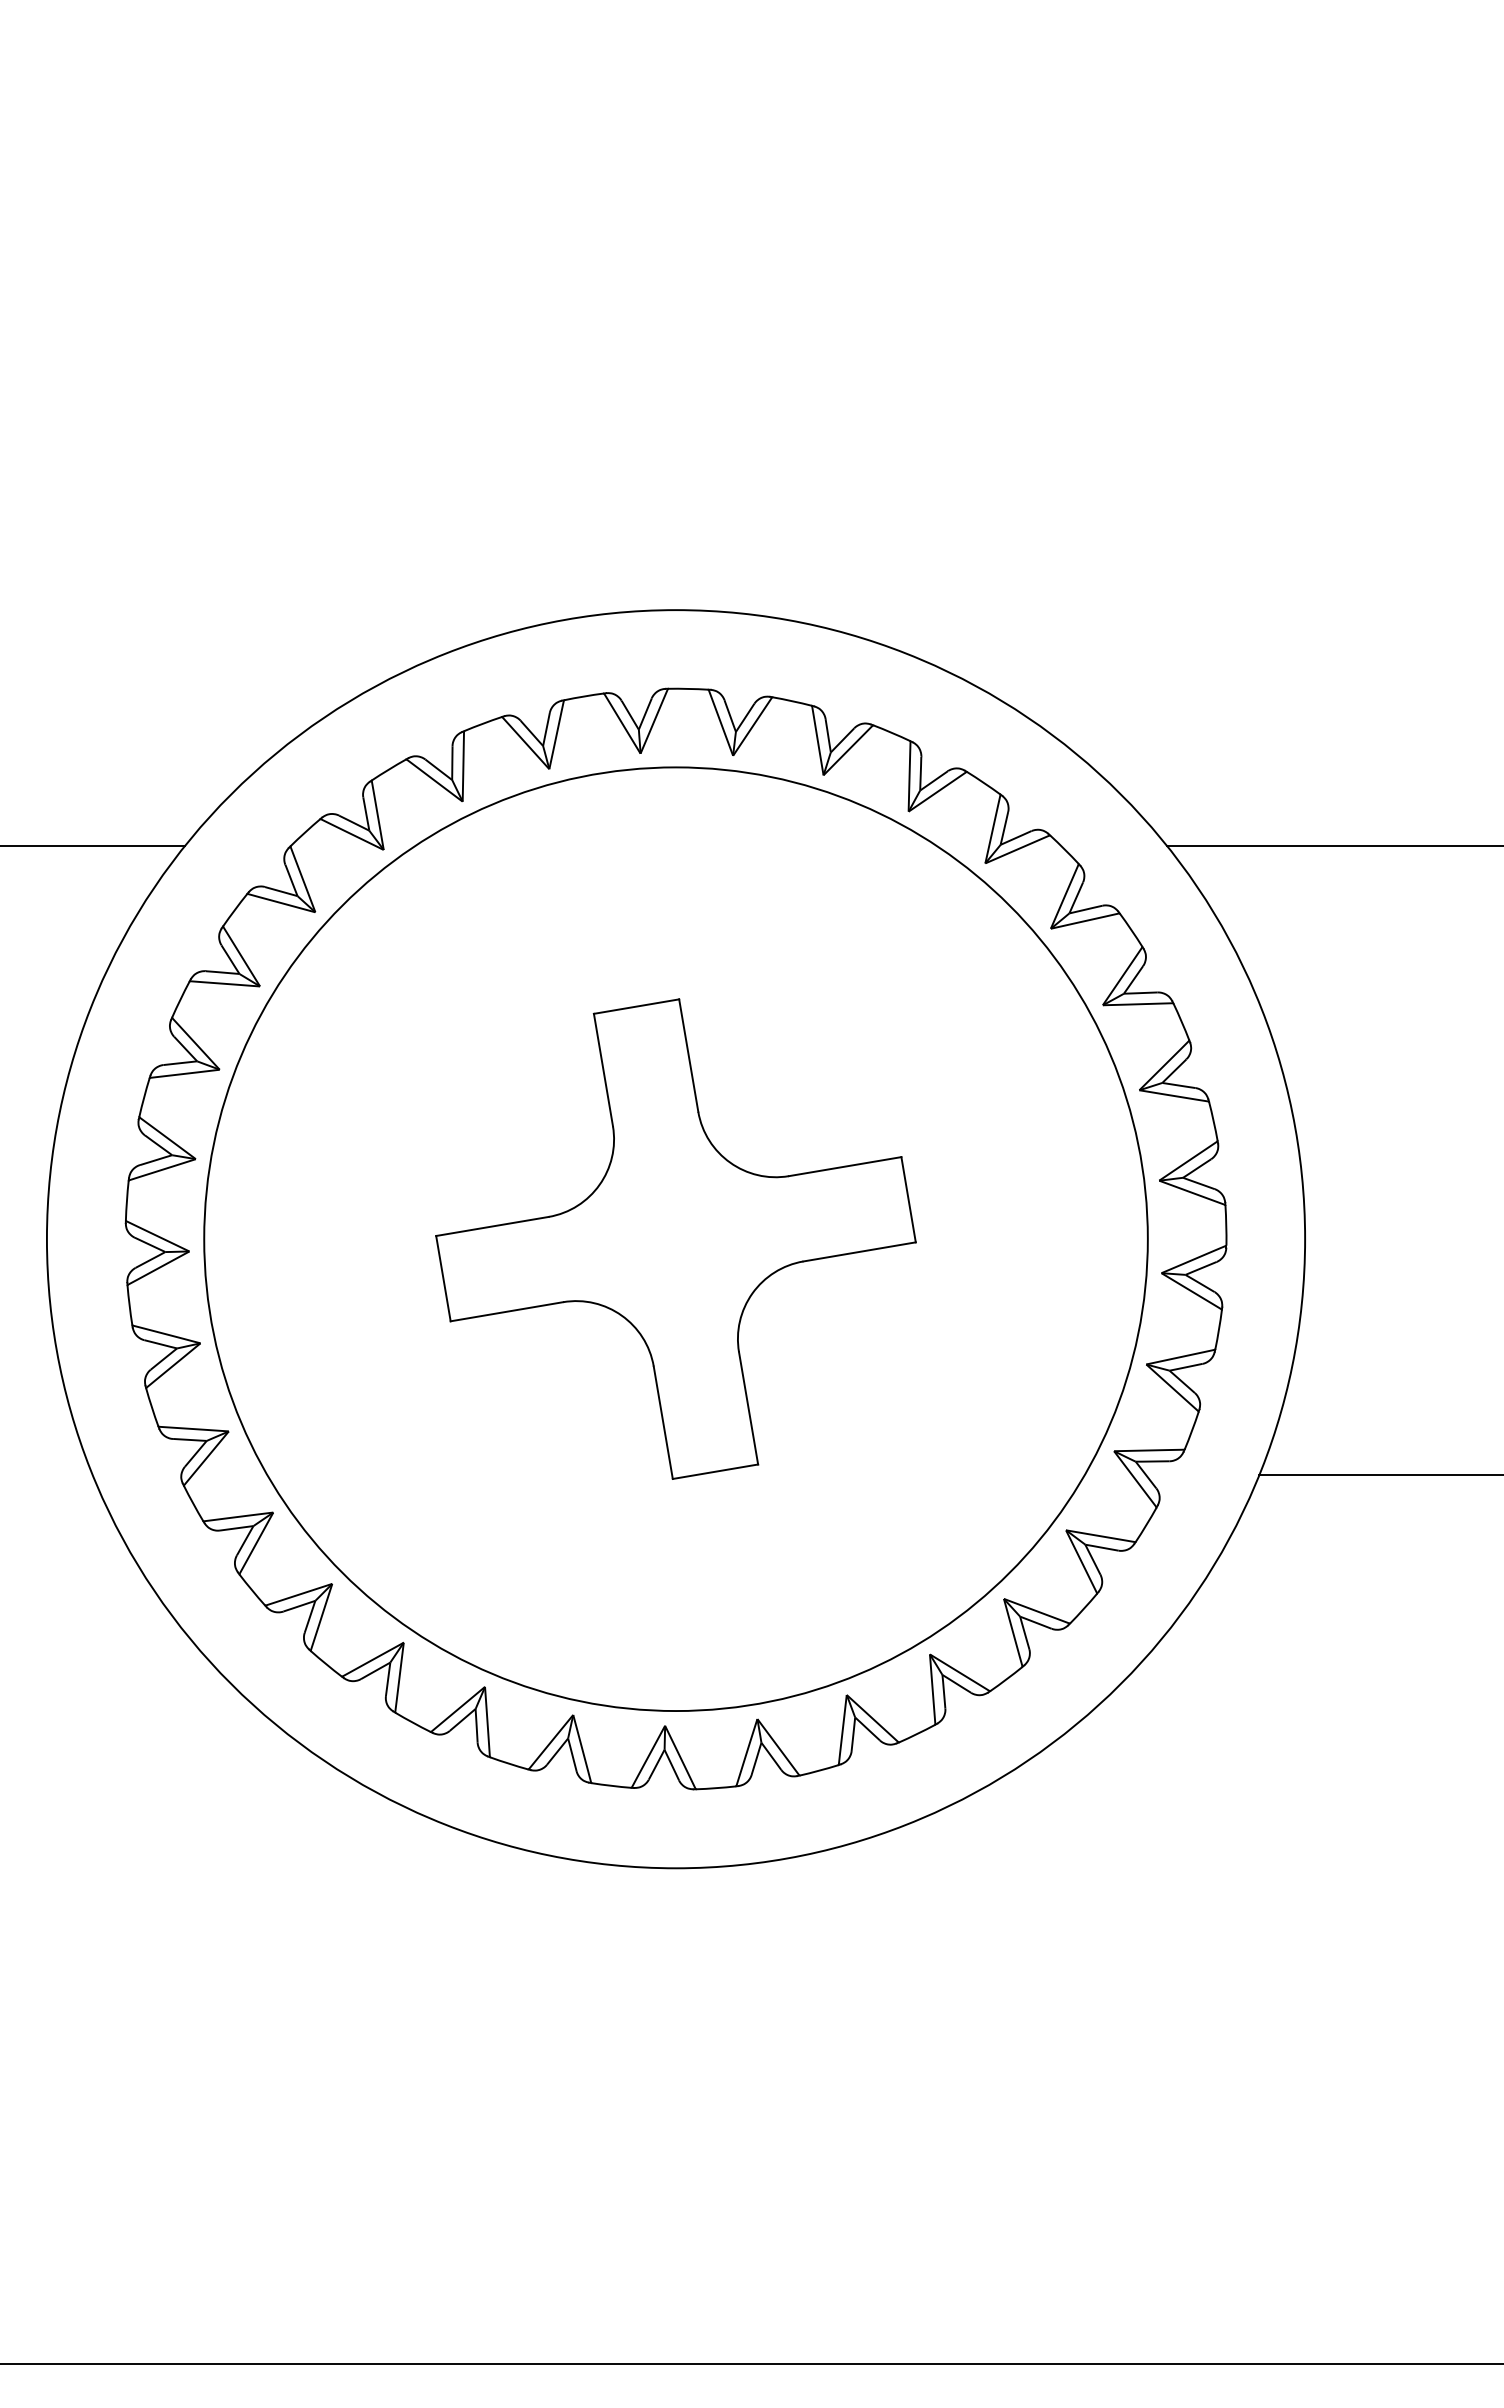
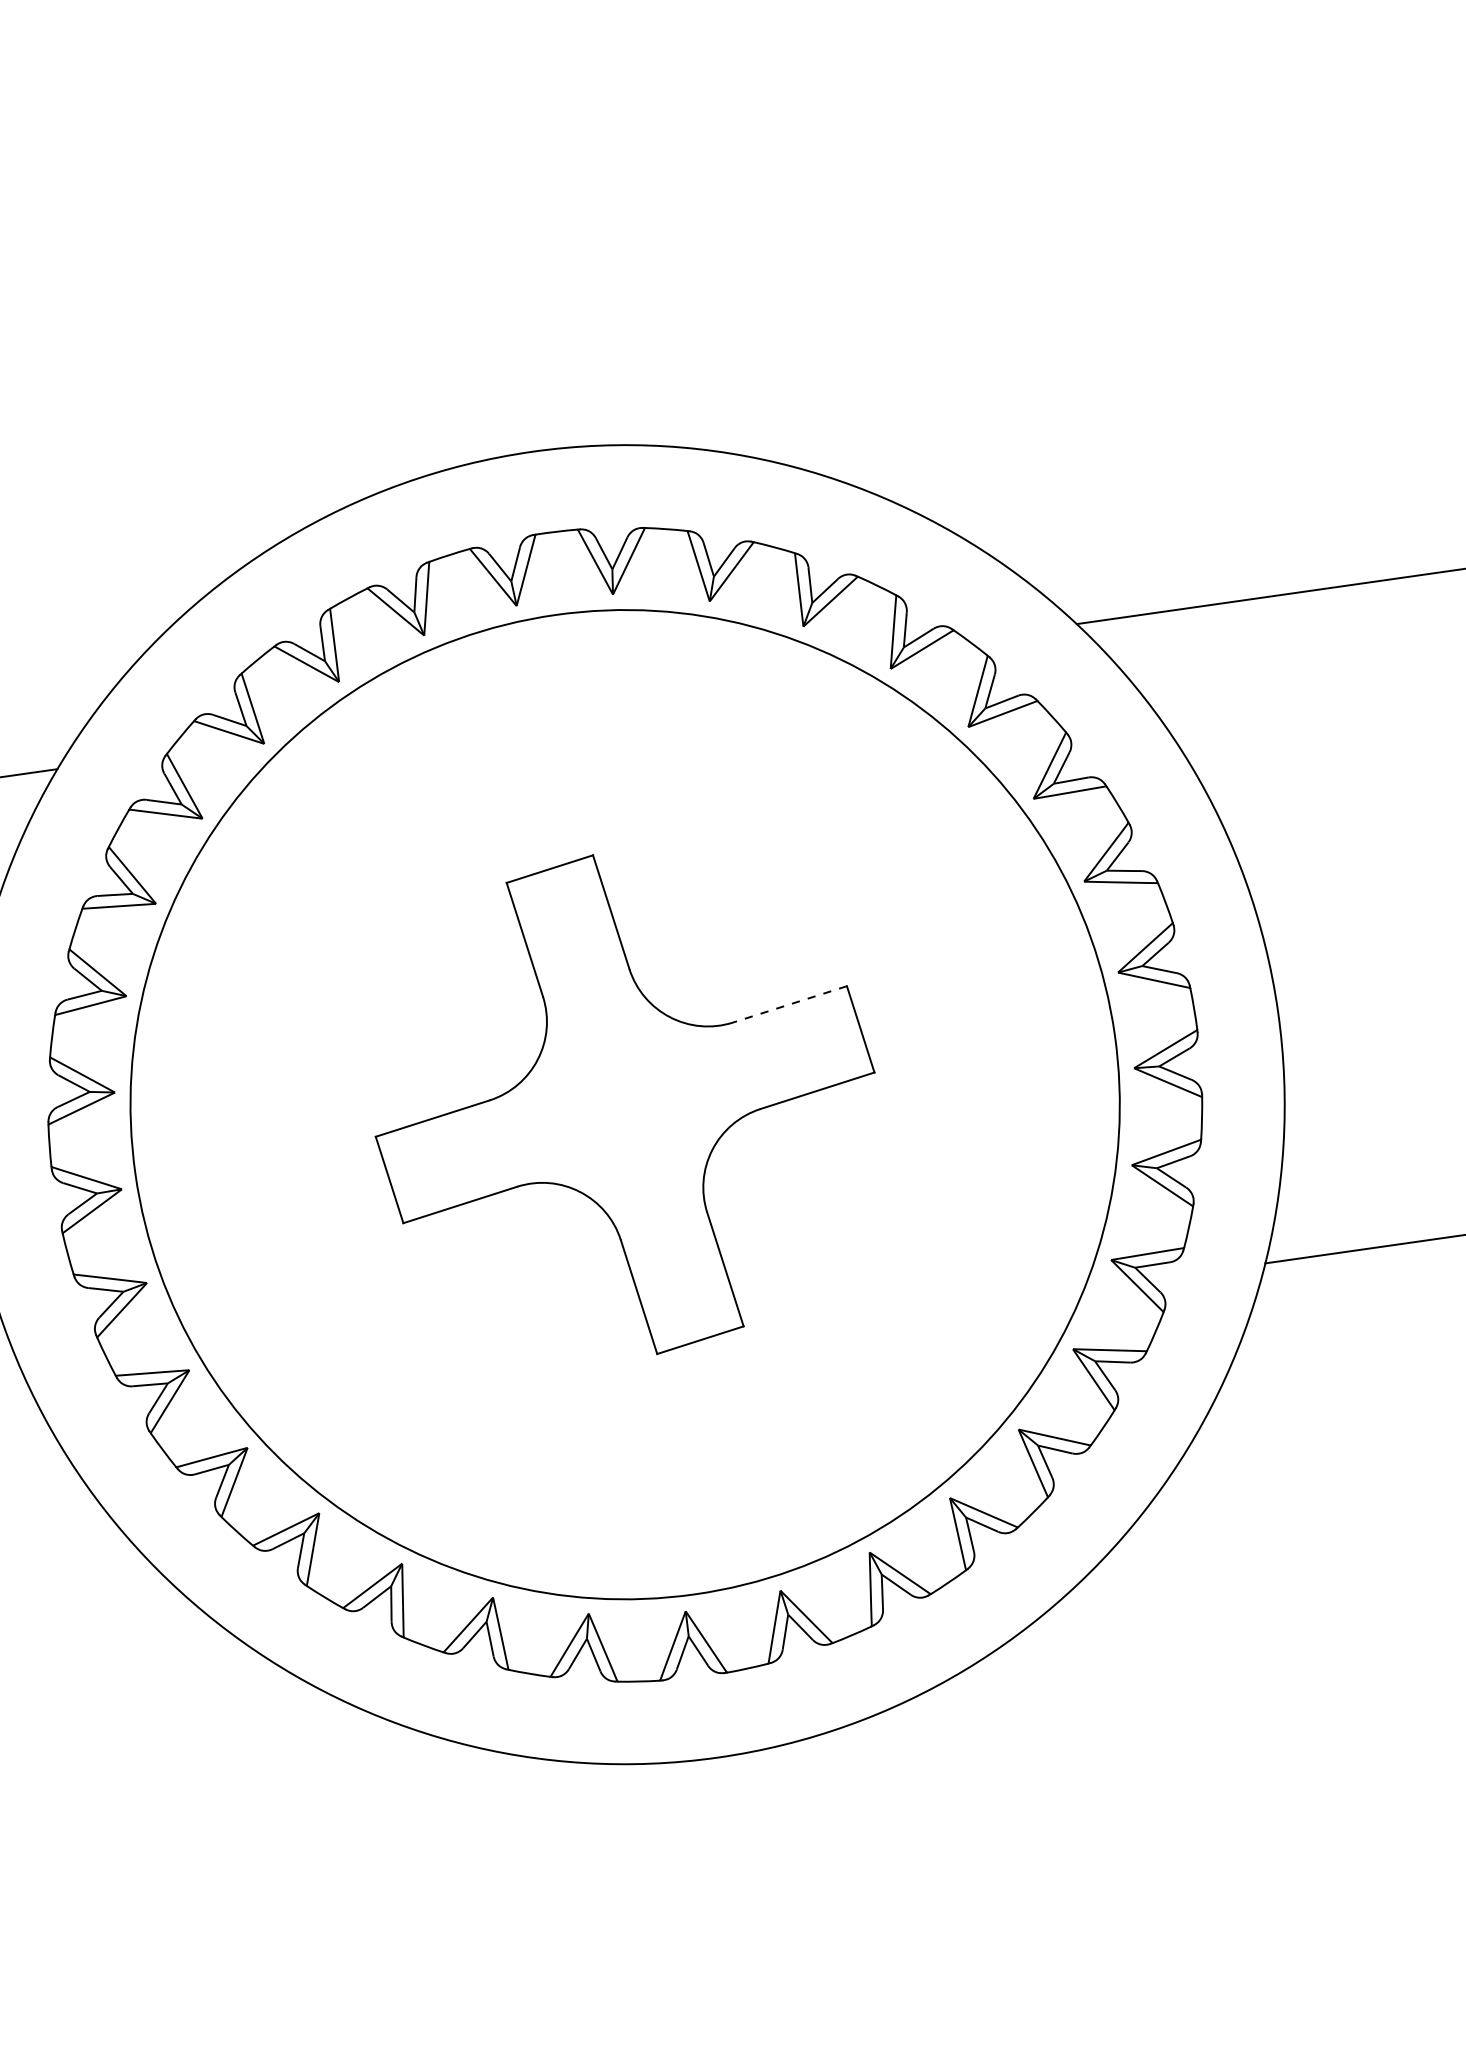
line: (844, 1166) -> (789, 1004), solid -> dashed

